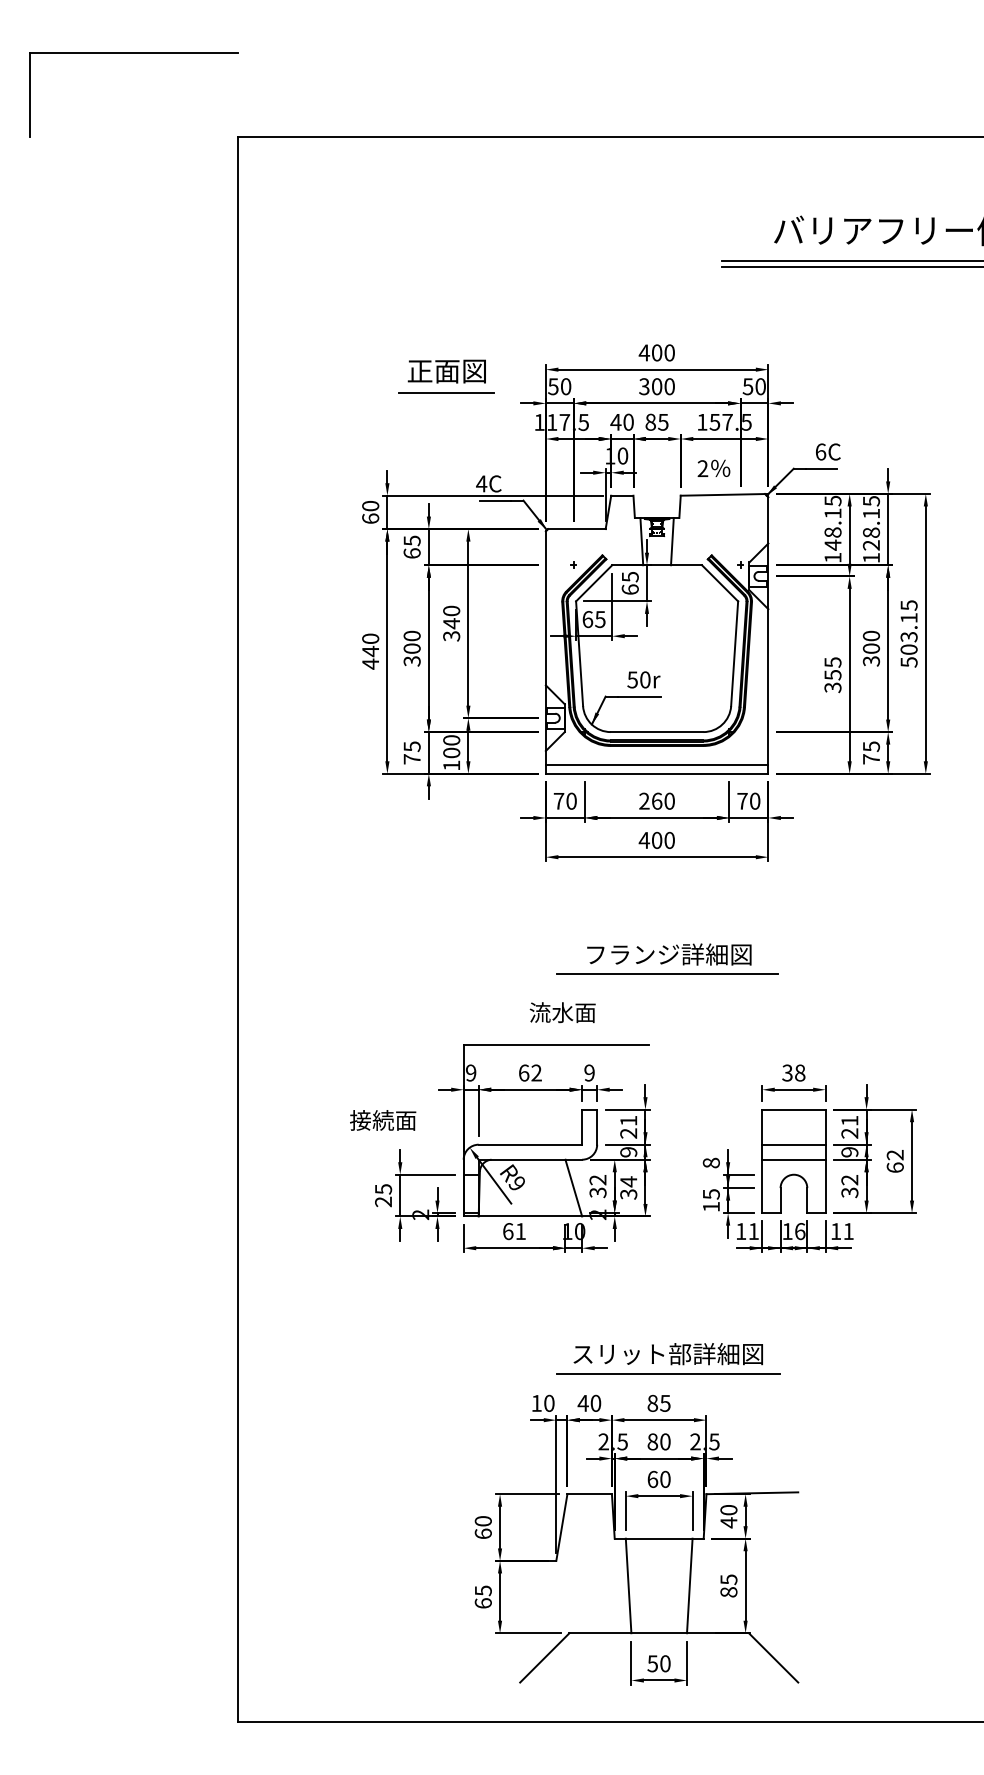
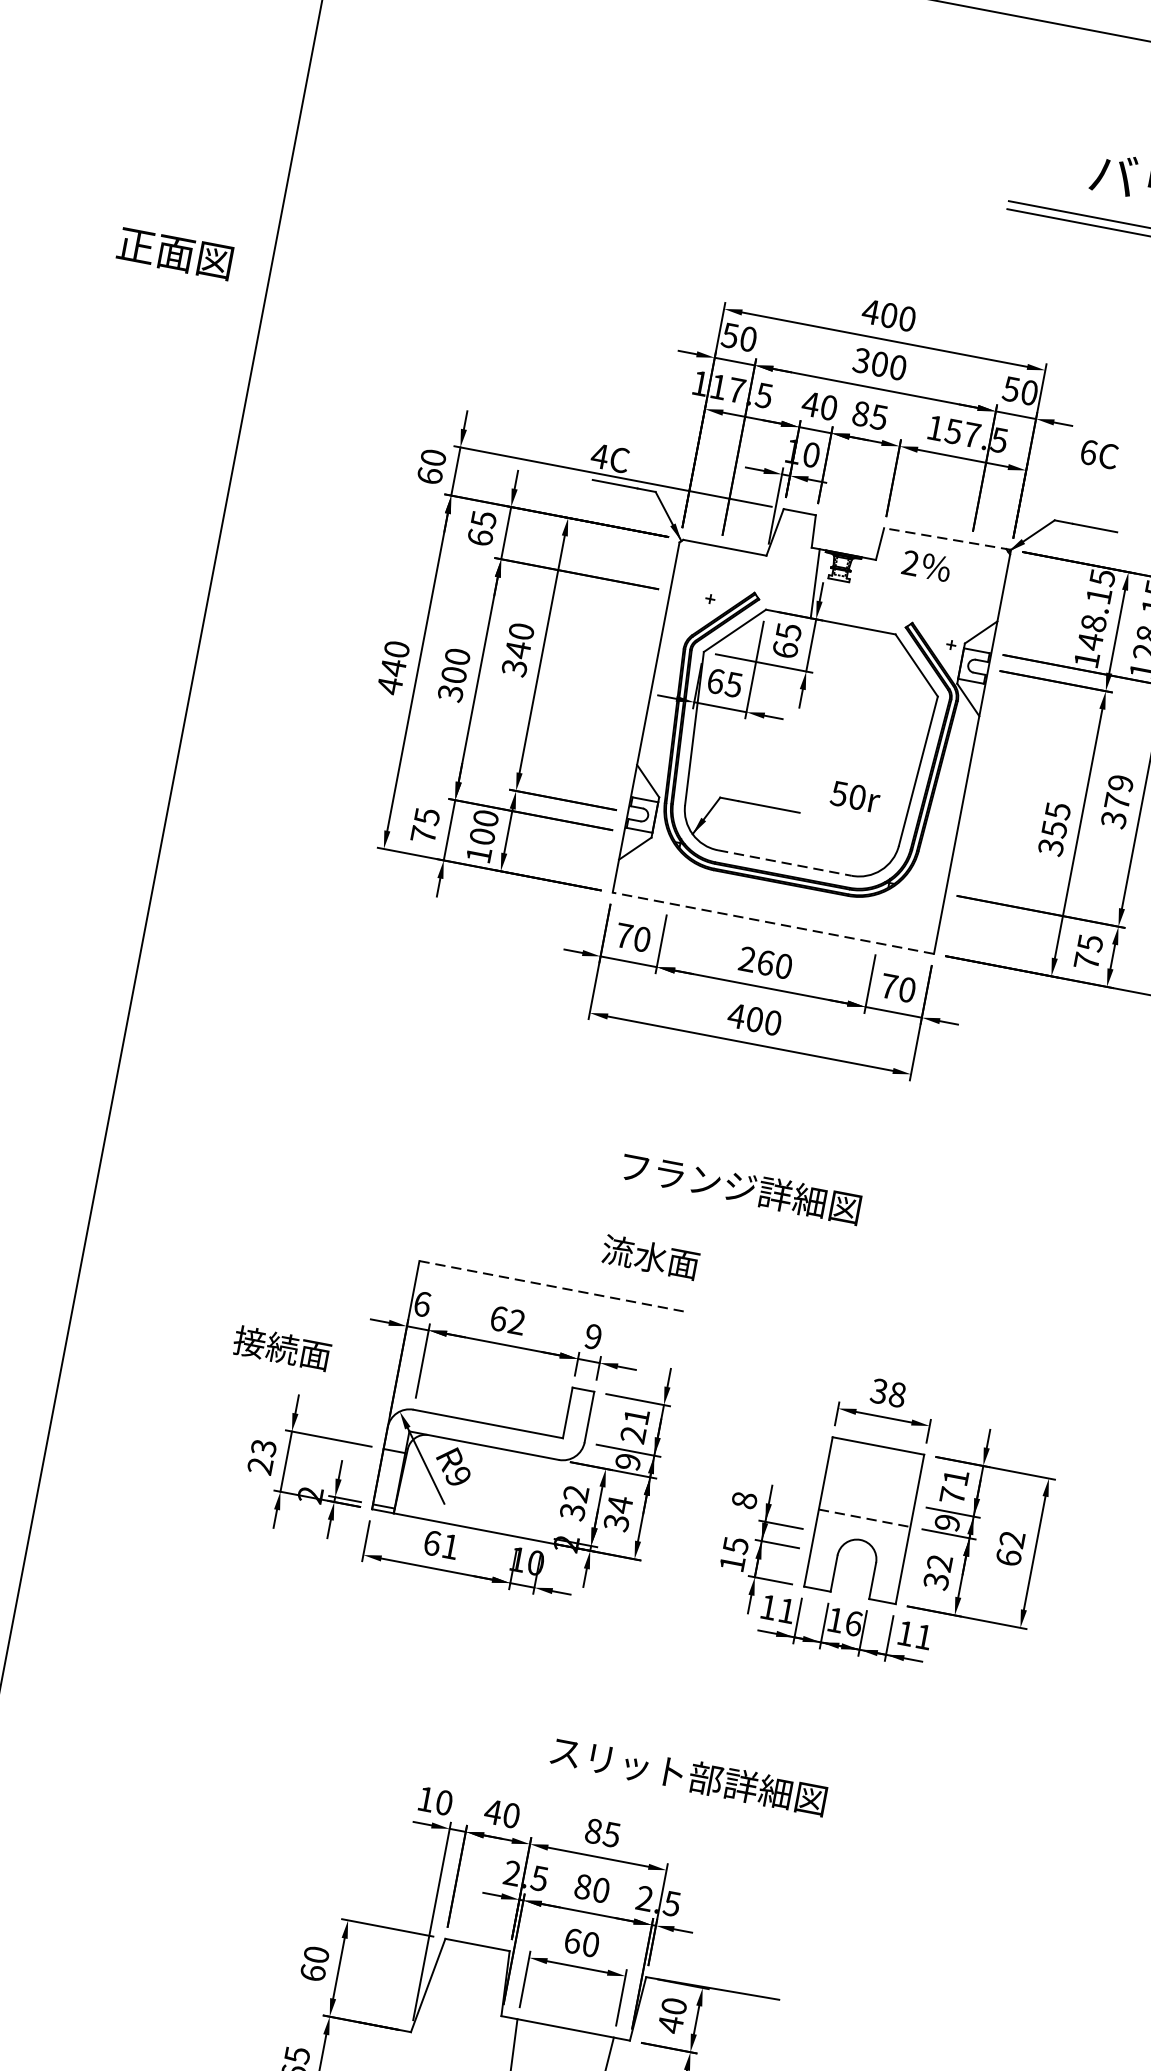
text: (446, 371) -> (174, 253), moved
line: (445, 393) -> (572, 315), removed
text: (828, 451) -> (1099, 453), moved
text: (713, 467) -> (926, 564), moved
line: (724, 494) -> (947, 538), solid -> dashed
line: (672, 541) -> (859, 592), removed
text: (871, 641) -> (1119, 791), 300 -> 379
text: (643, 679) -> (855, 796), moved
line: (657, 732) -> (785, 863), solid -> dashed
line: (656, 765) -> (774, 911), removed
line: (656, 773) -> (772, 922), solid -> dashed
line: (667, 974) -> (733, 1215), removed
text: (562, 1012) -> (650, 1257), moved
line: (556, 1044) -> (553, 1286), solid -> dashed
text: (471, 1072) -> (423, 1303), 9 -> 6
text: (849, 1133) -> (952, 1495), 21 -> 71
line: (793, 1144) -> (868, 1496), removed
line: (793, 1159) -> (864, 1517), solid -> dashed
line: (573, 1187) -> (538, 1497), removed
text: (383, 1188) -> (264, 1446), 25 -> 23
text: (667, 1354) -> (687, 1775), moved
line: (668, 1373) -> (624, 1792), removed

